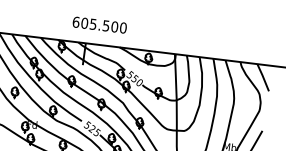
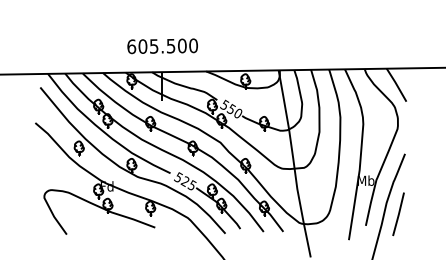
text: (99, 25) -> (162, 46), moved

